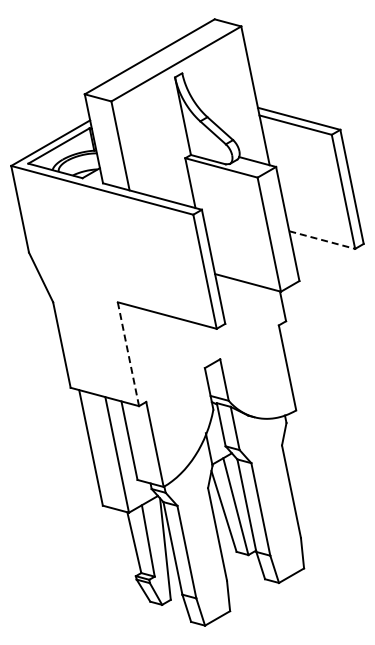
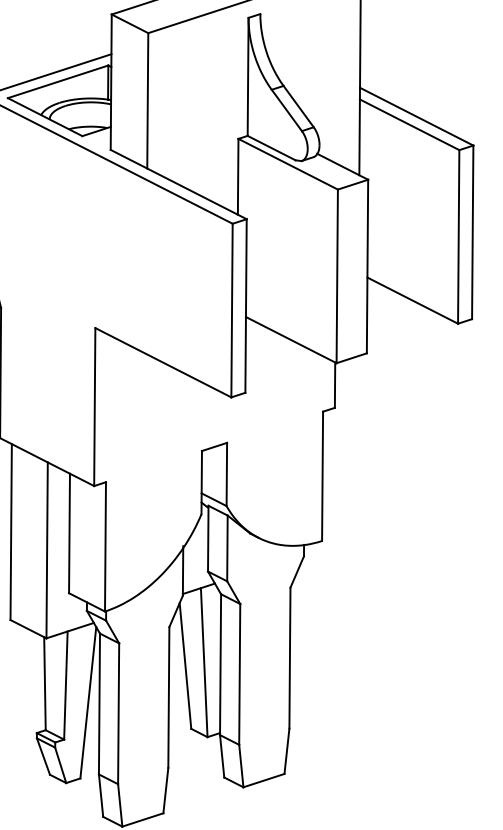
line: (322, 240) -> (413, 301), dashed -> solid
line: (128, 354) -> (94, 407), dashed -> solid

